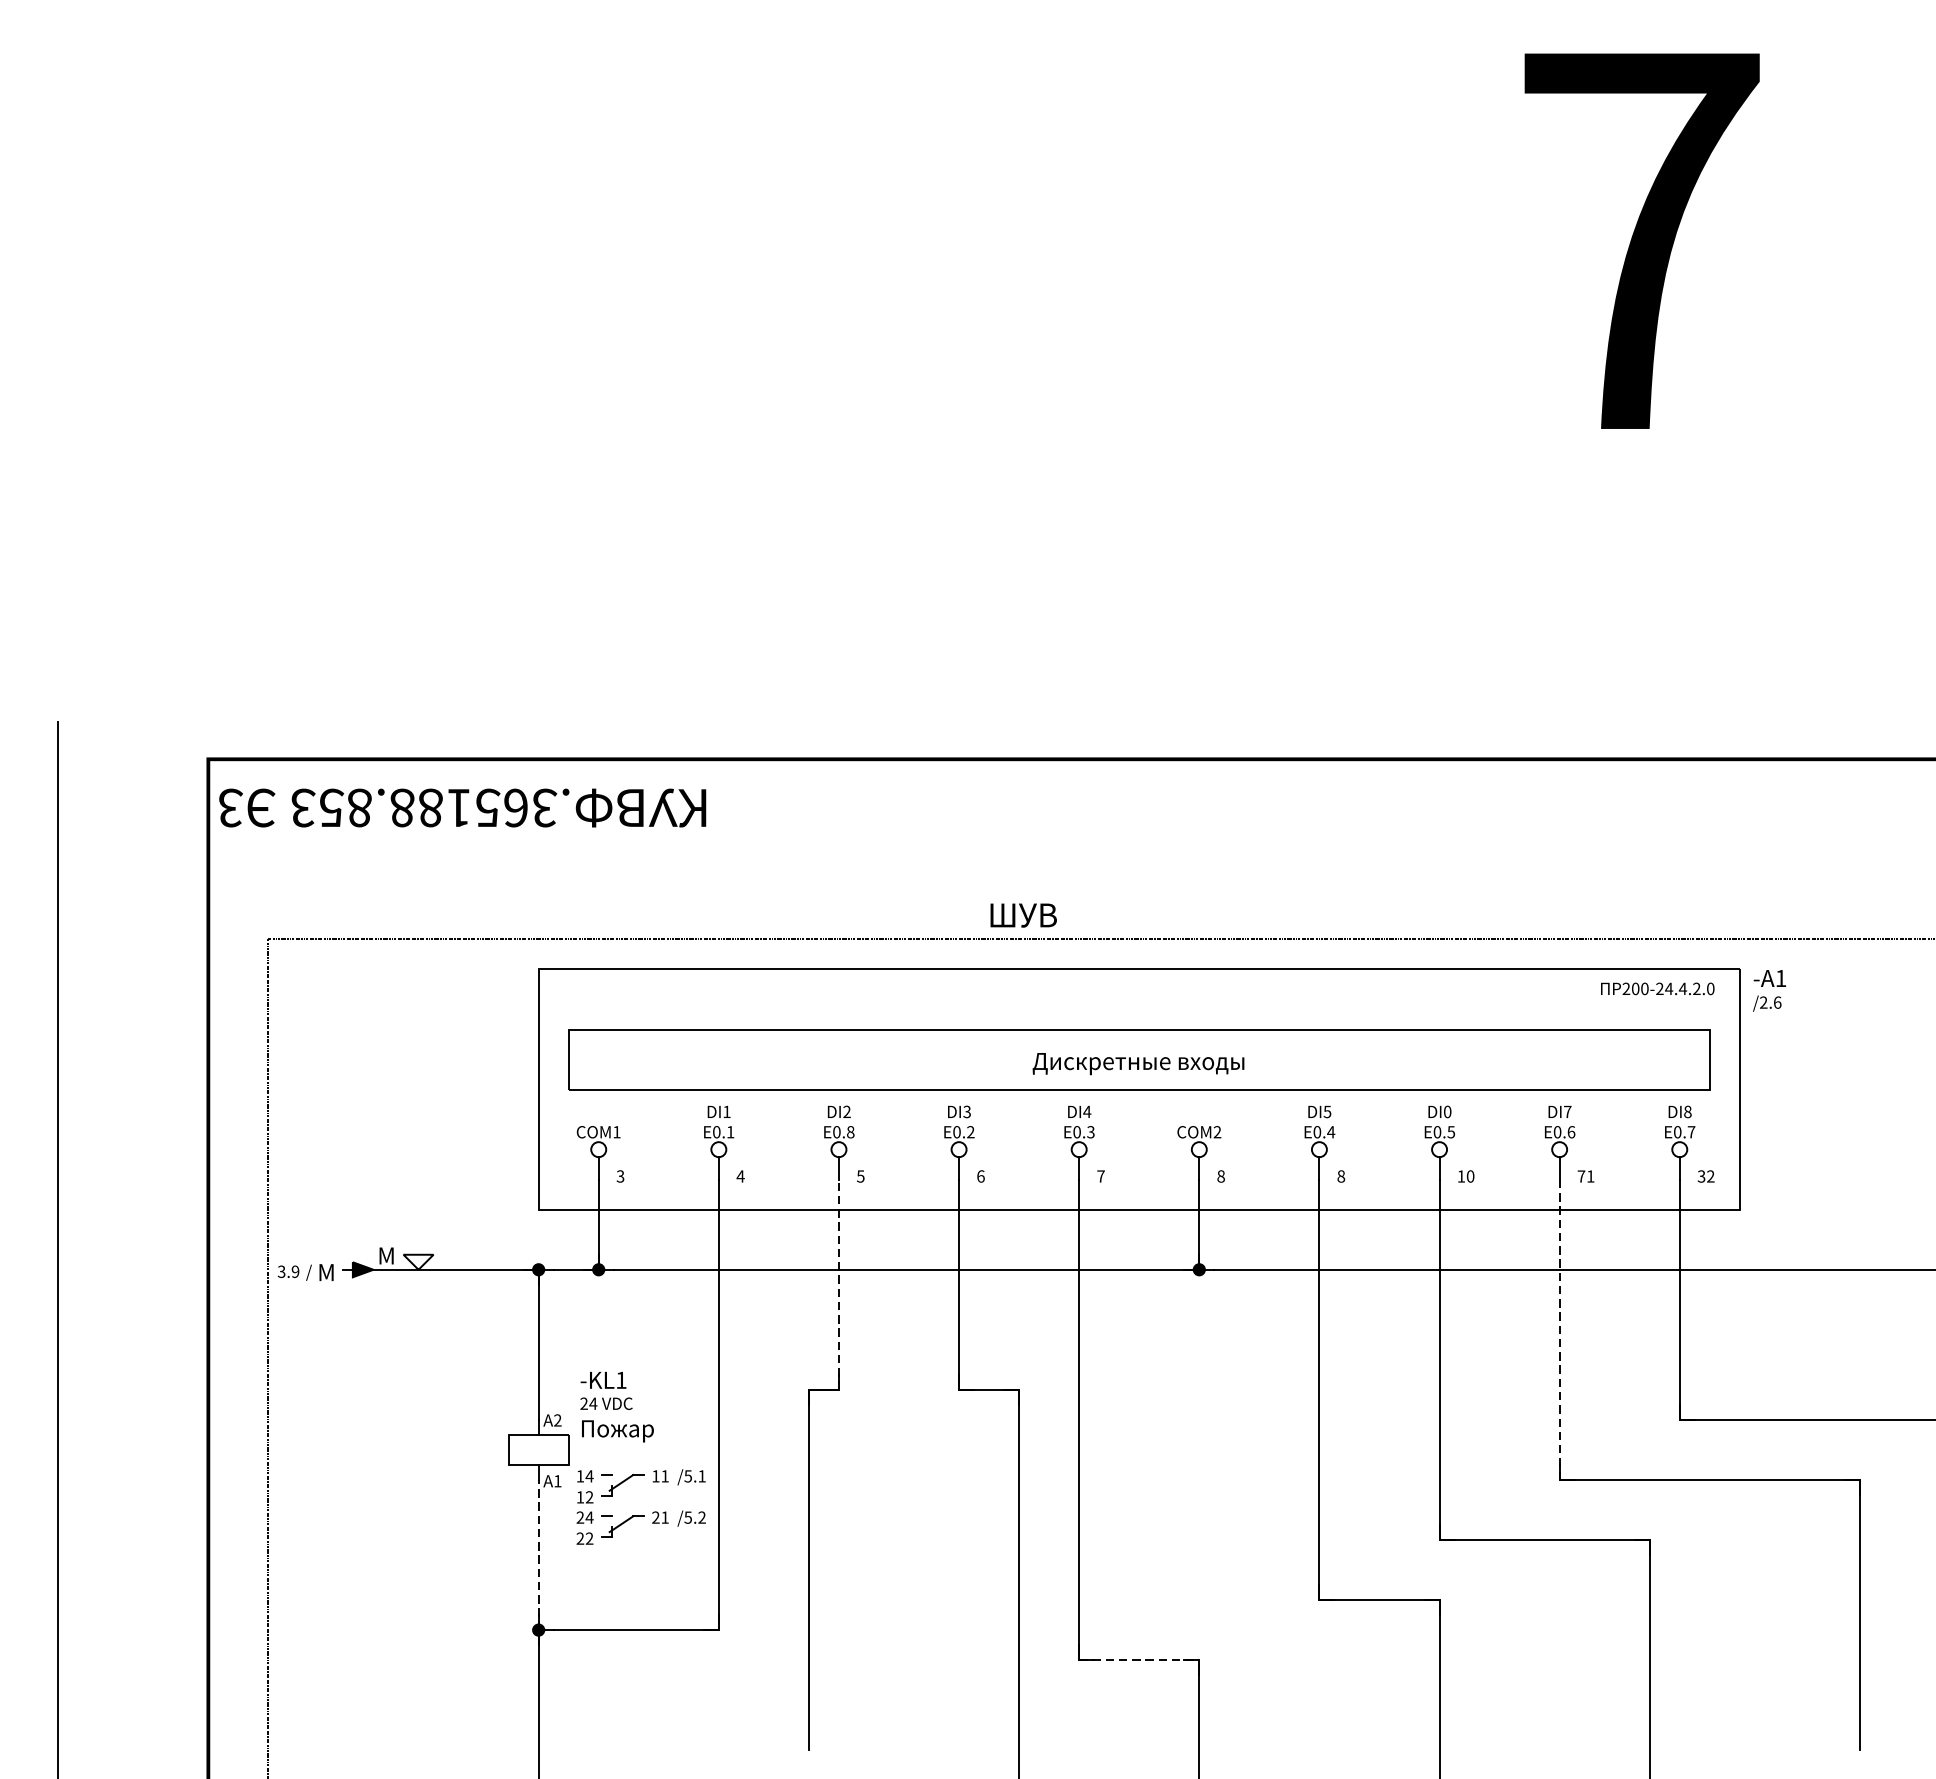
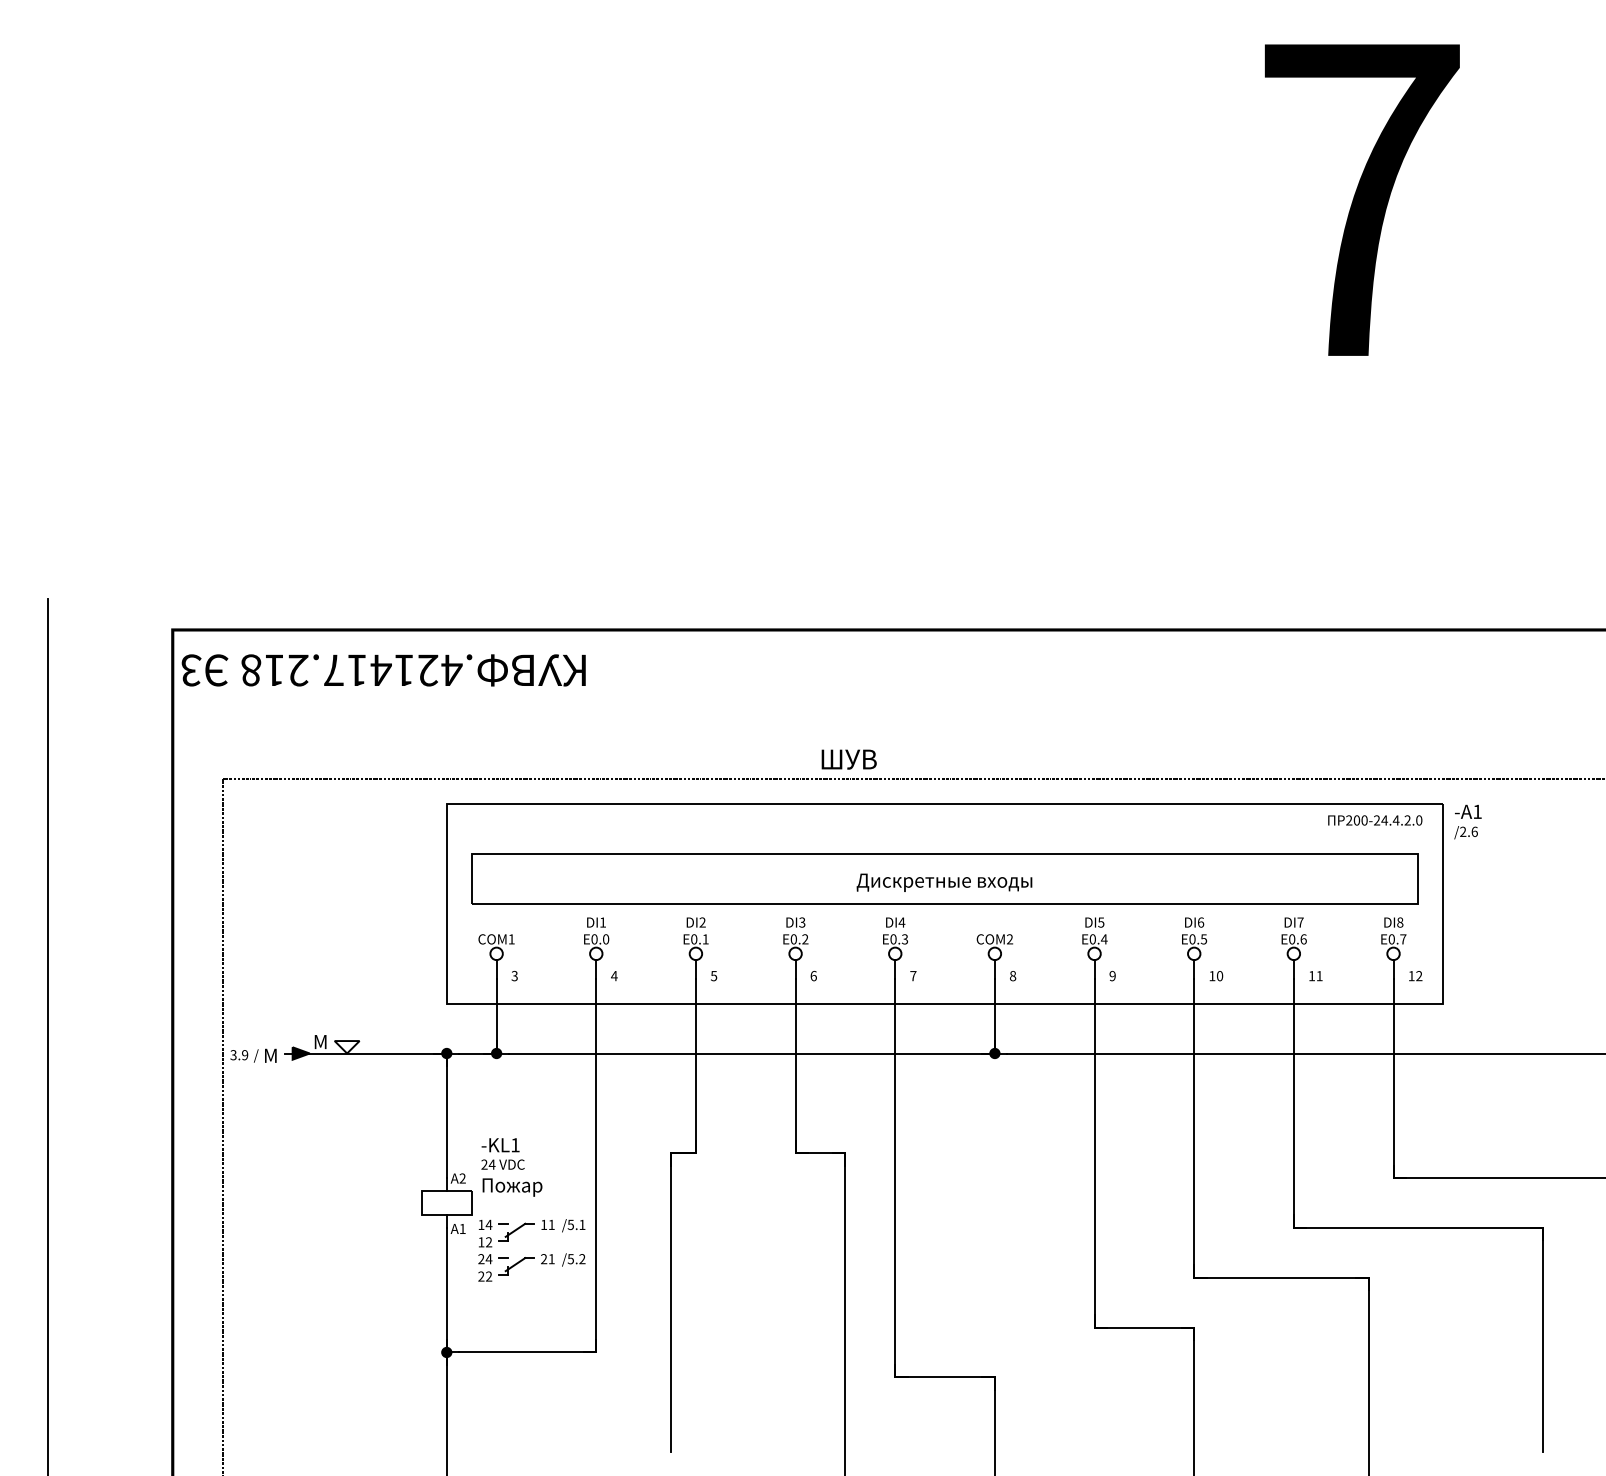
text: (423, 808) -> (351, 670), .365188.853 -> .421417.218
text: (1448, 1111) -> (1201, 922), DI0 -> DI6
text: (731, 1132) -> (606, 939), E0.1 -> E0.0
text: (850, 1132) -> (705, 939), E0.8 -> E0.1
text: (1341, 1176) -> (1112, 976), 8 -> 9
text: (1582, 1176) -> (1312, 976), 71 -> 11
text: (1701, 1176) -> (1411, 976), 32 -> 12
line: (838, 1284) -> (695, 1065), dashed -> solid
line: (1559, 1330) -> (1293, 1103), dashed -> solid
line: (538, 1554) -> (446, 1289), dashed -> solid
line: (1139, 1660) -> (945, 1377), dashed -> solid

